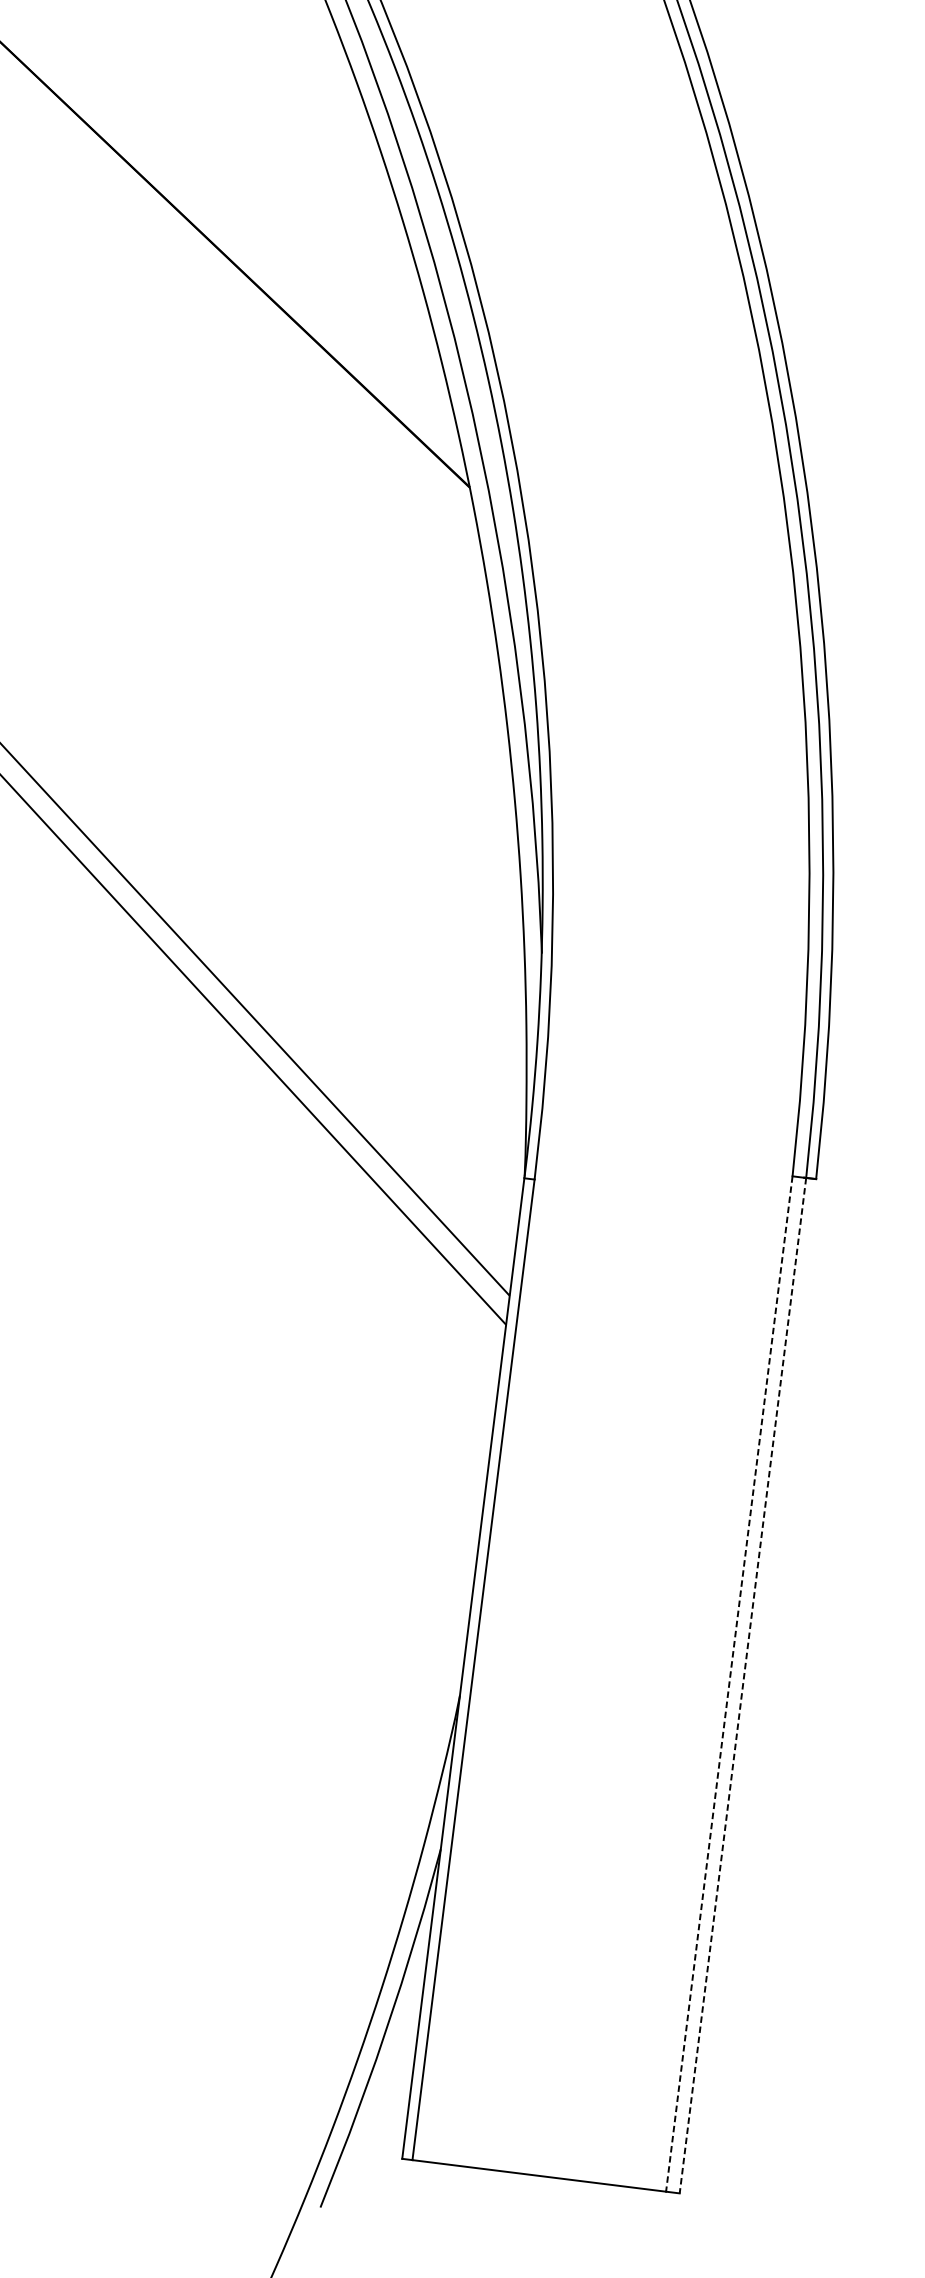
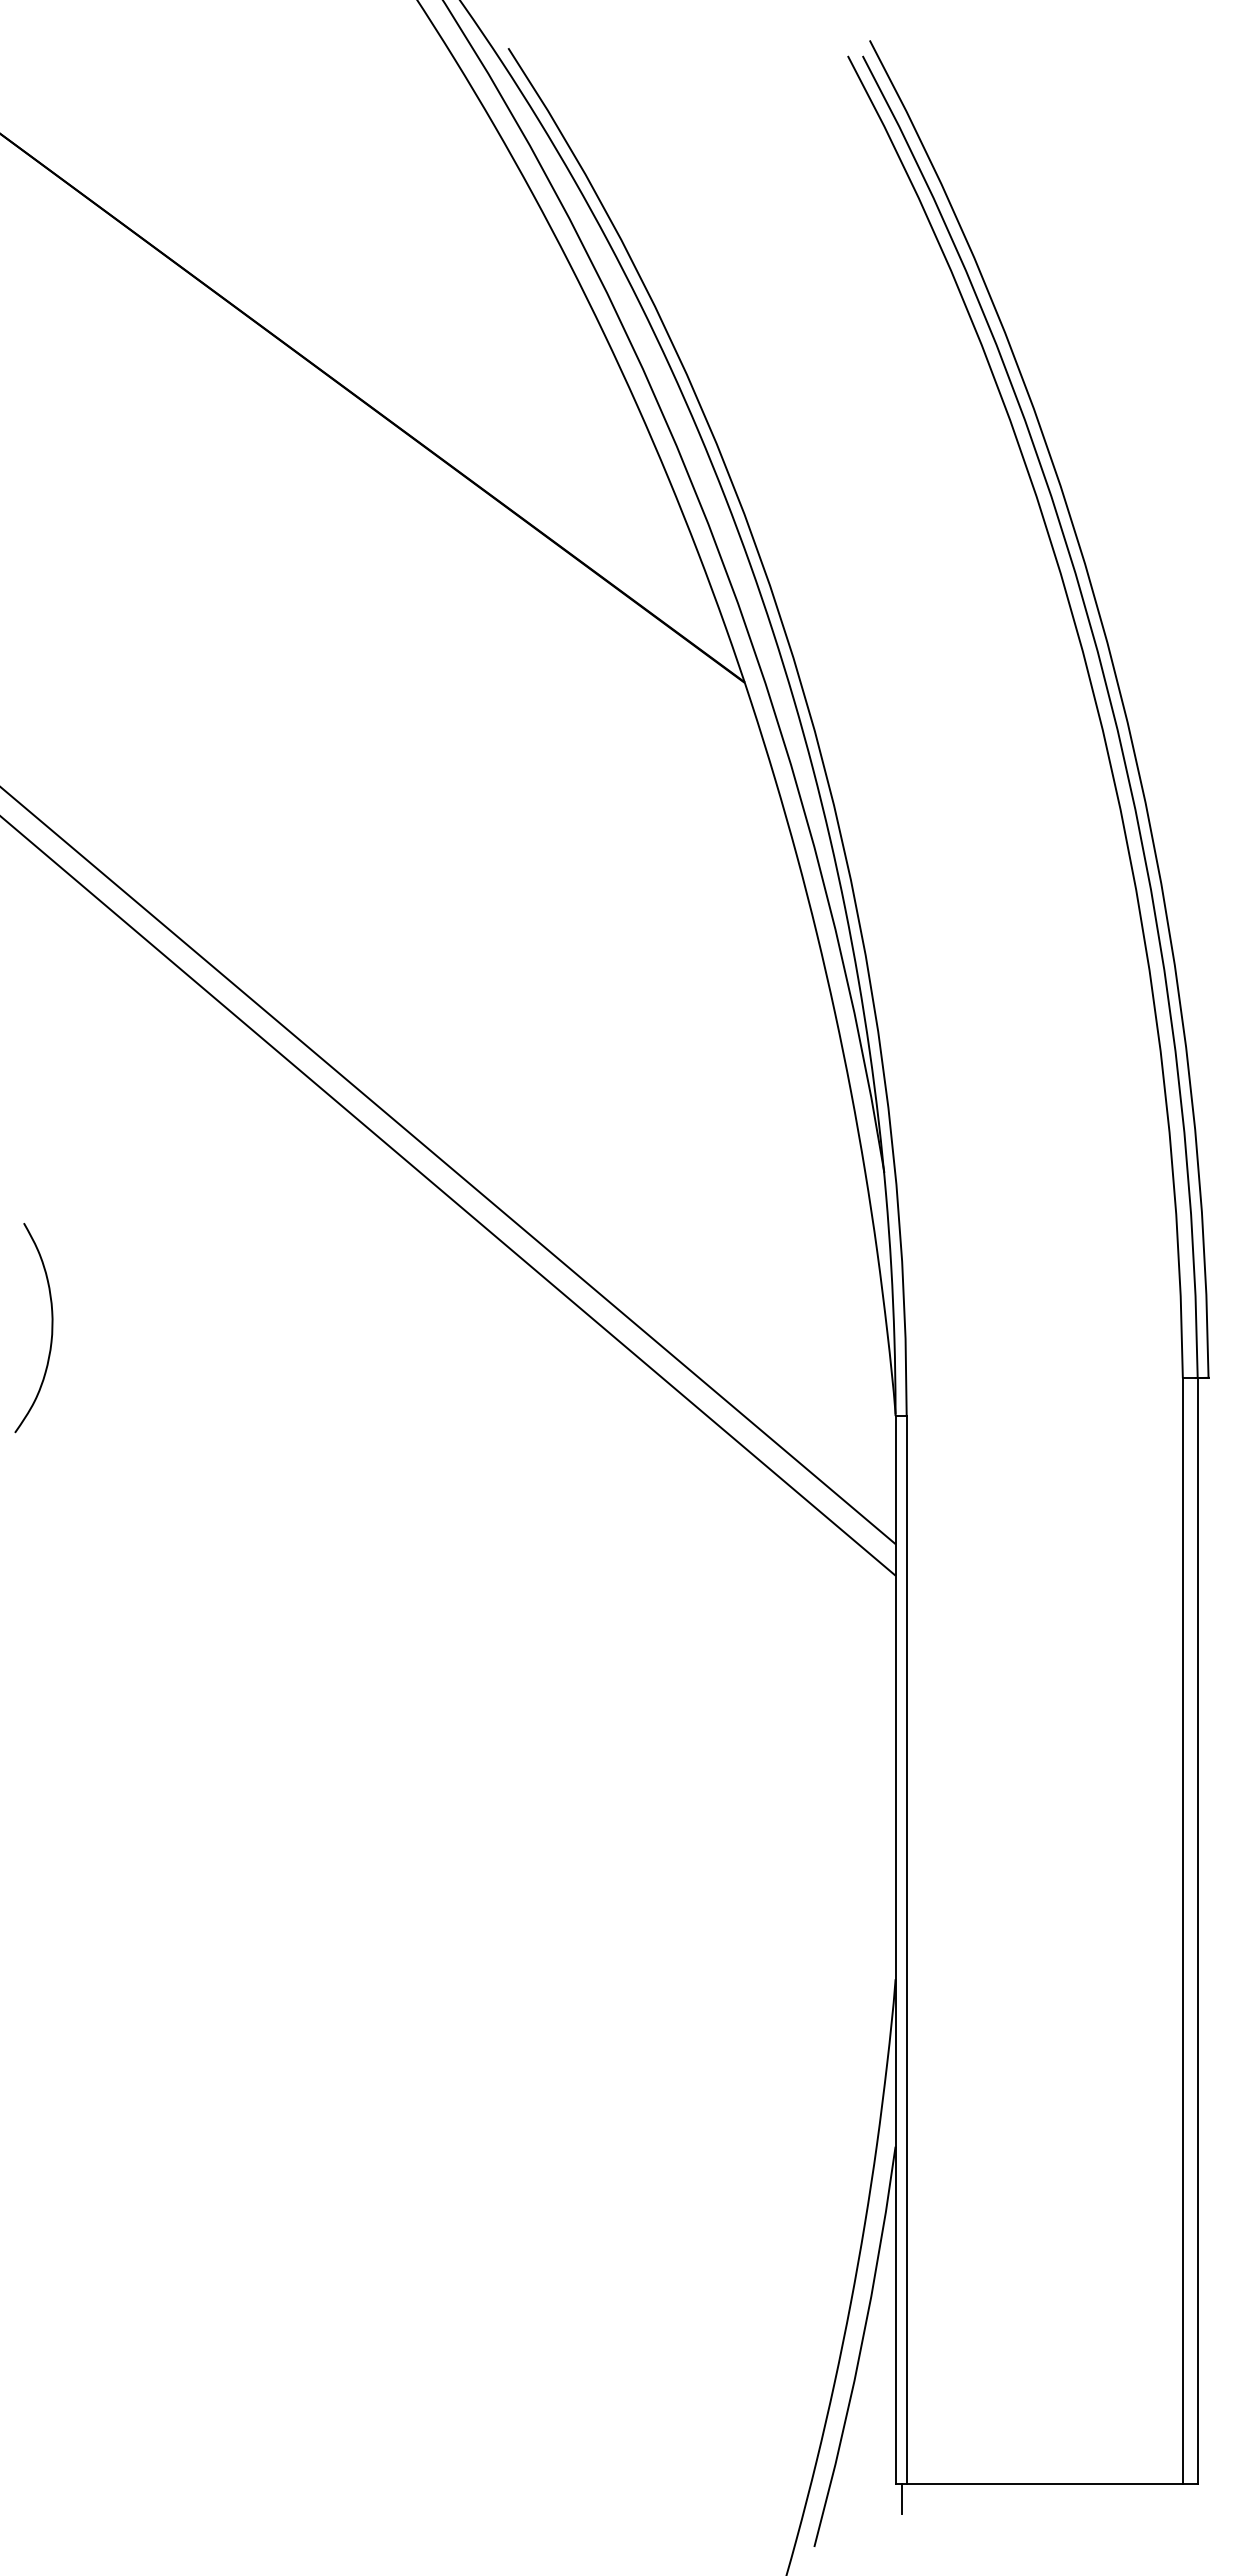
line: (728, 1684) -> (1182, 1931), dashed -> solid
line: (742, 1686) -> (1197, 1931), dashed -> solid
line: (406, 2173) -> (902, 2498), added

